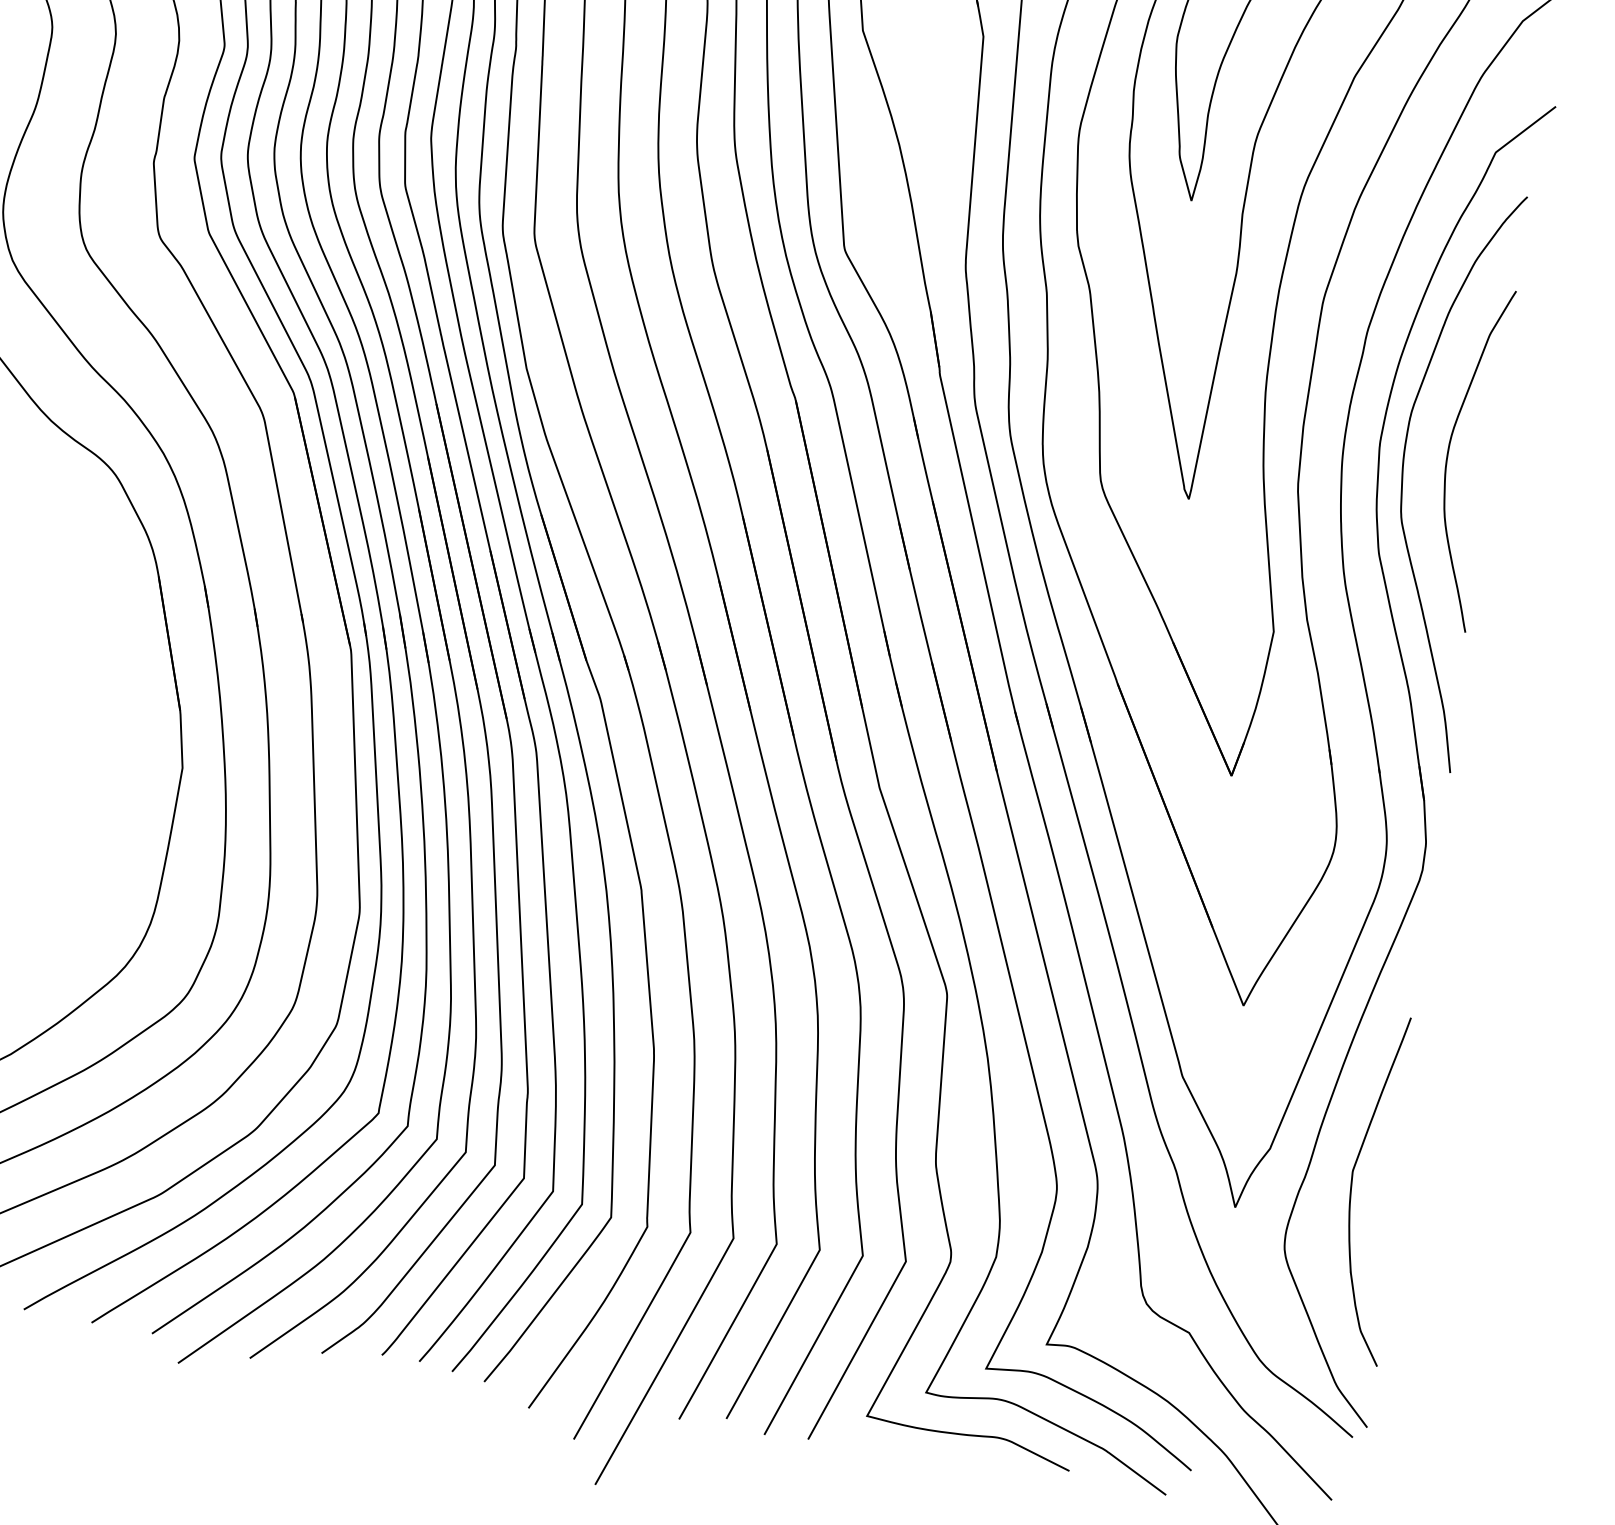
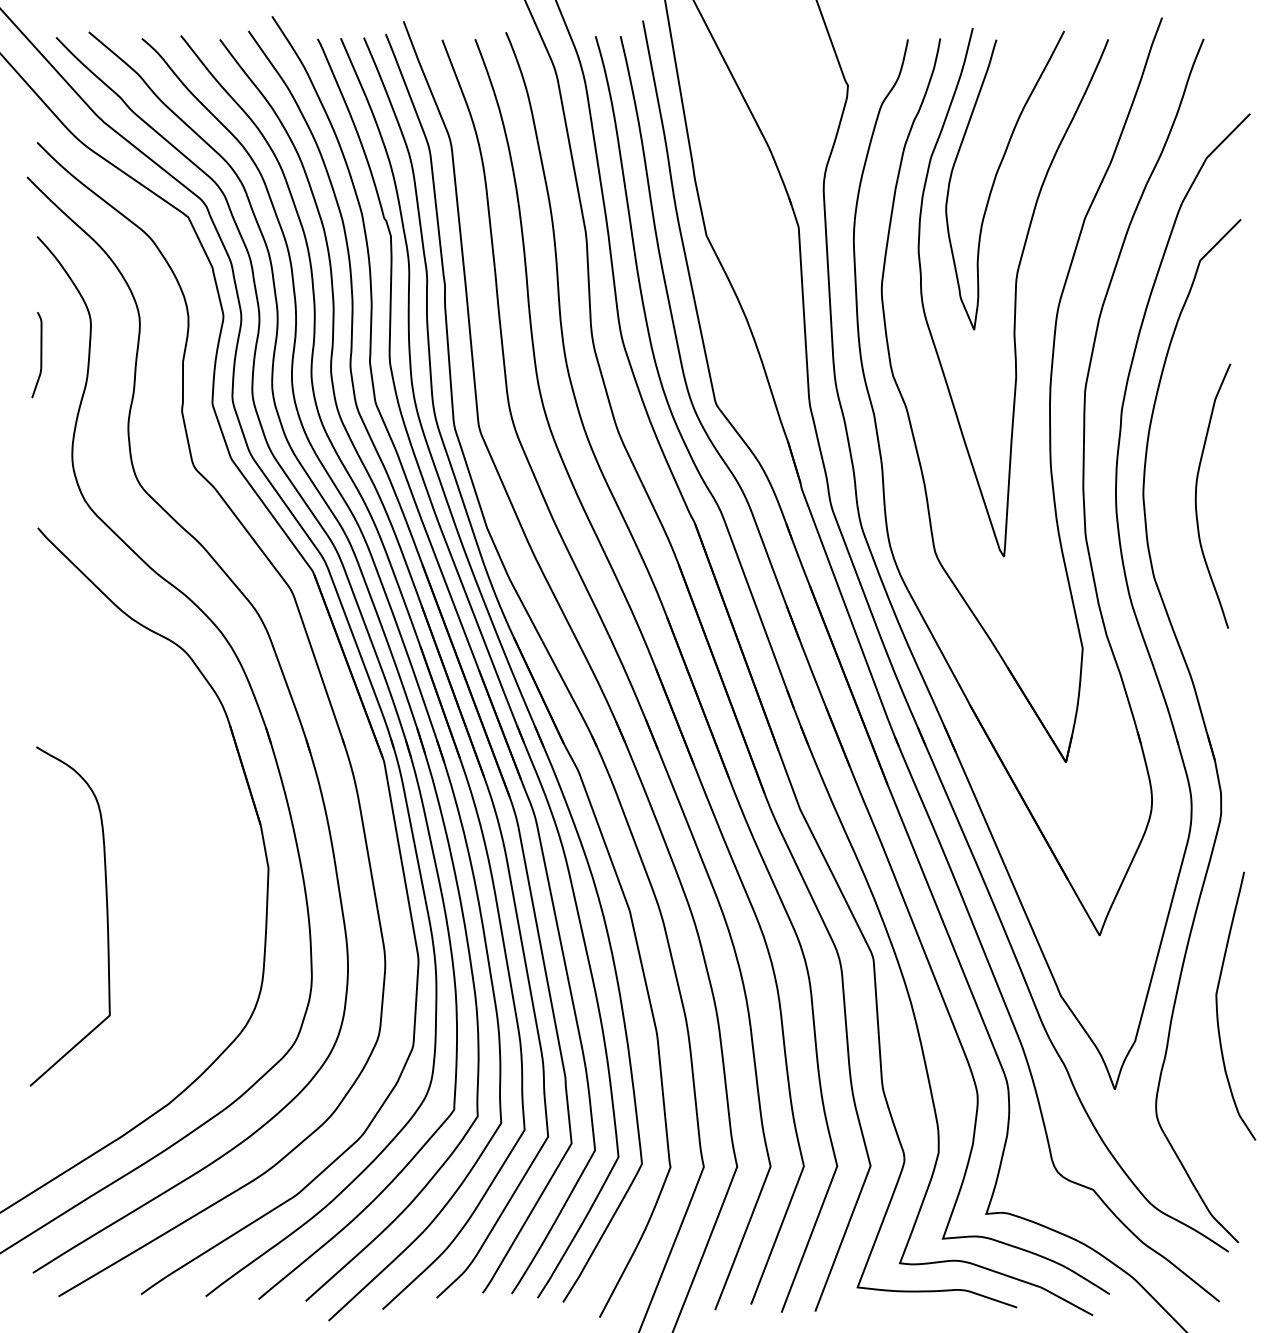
curve: (1403, 481) -> (1165, 520), removed
curve: (1352, 1185) -> (1217, 1005), moved

